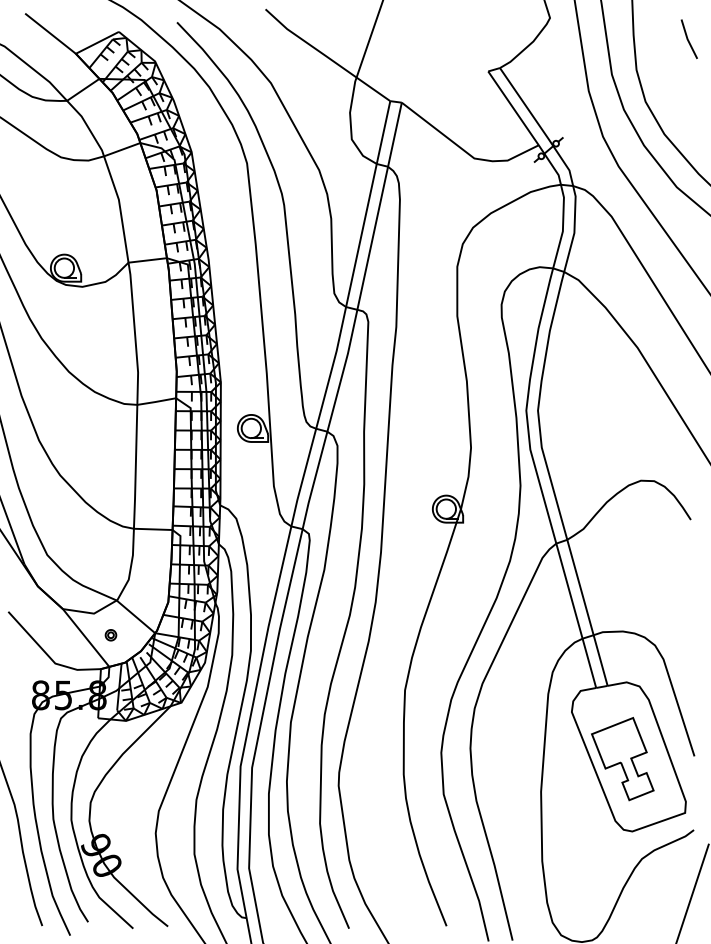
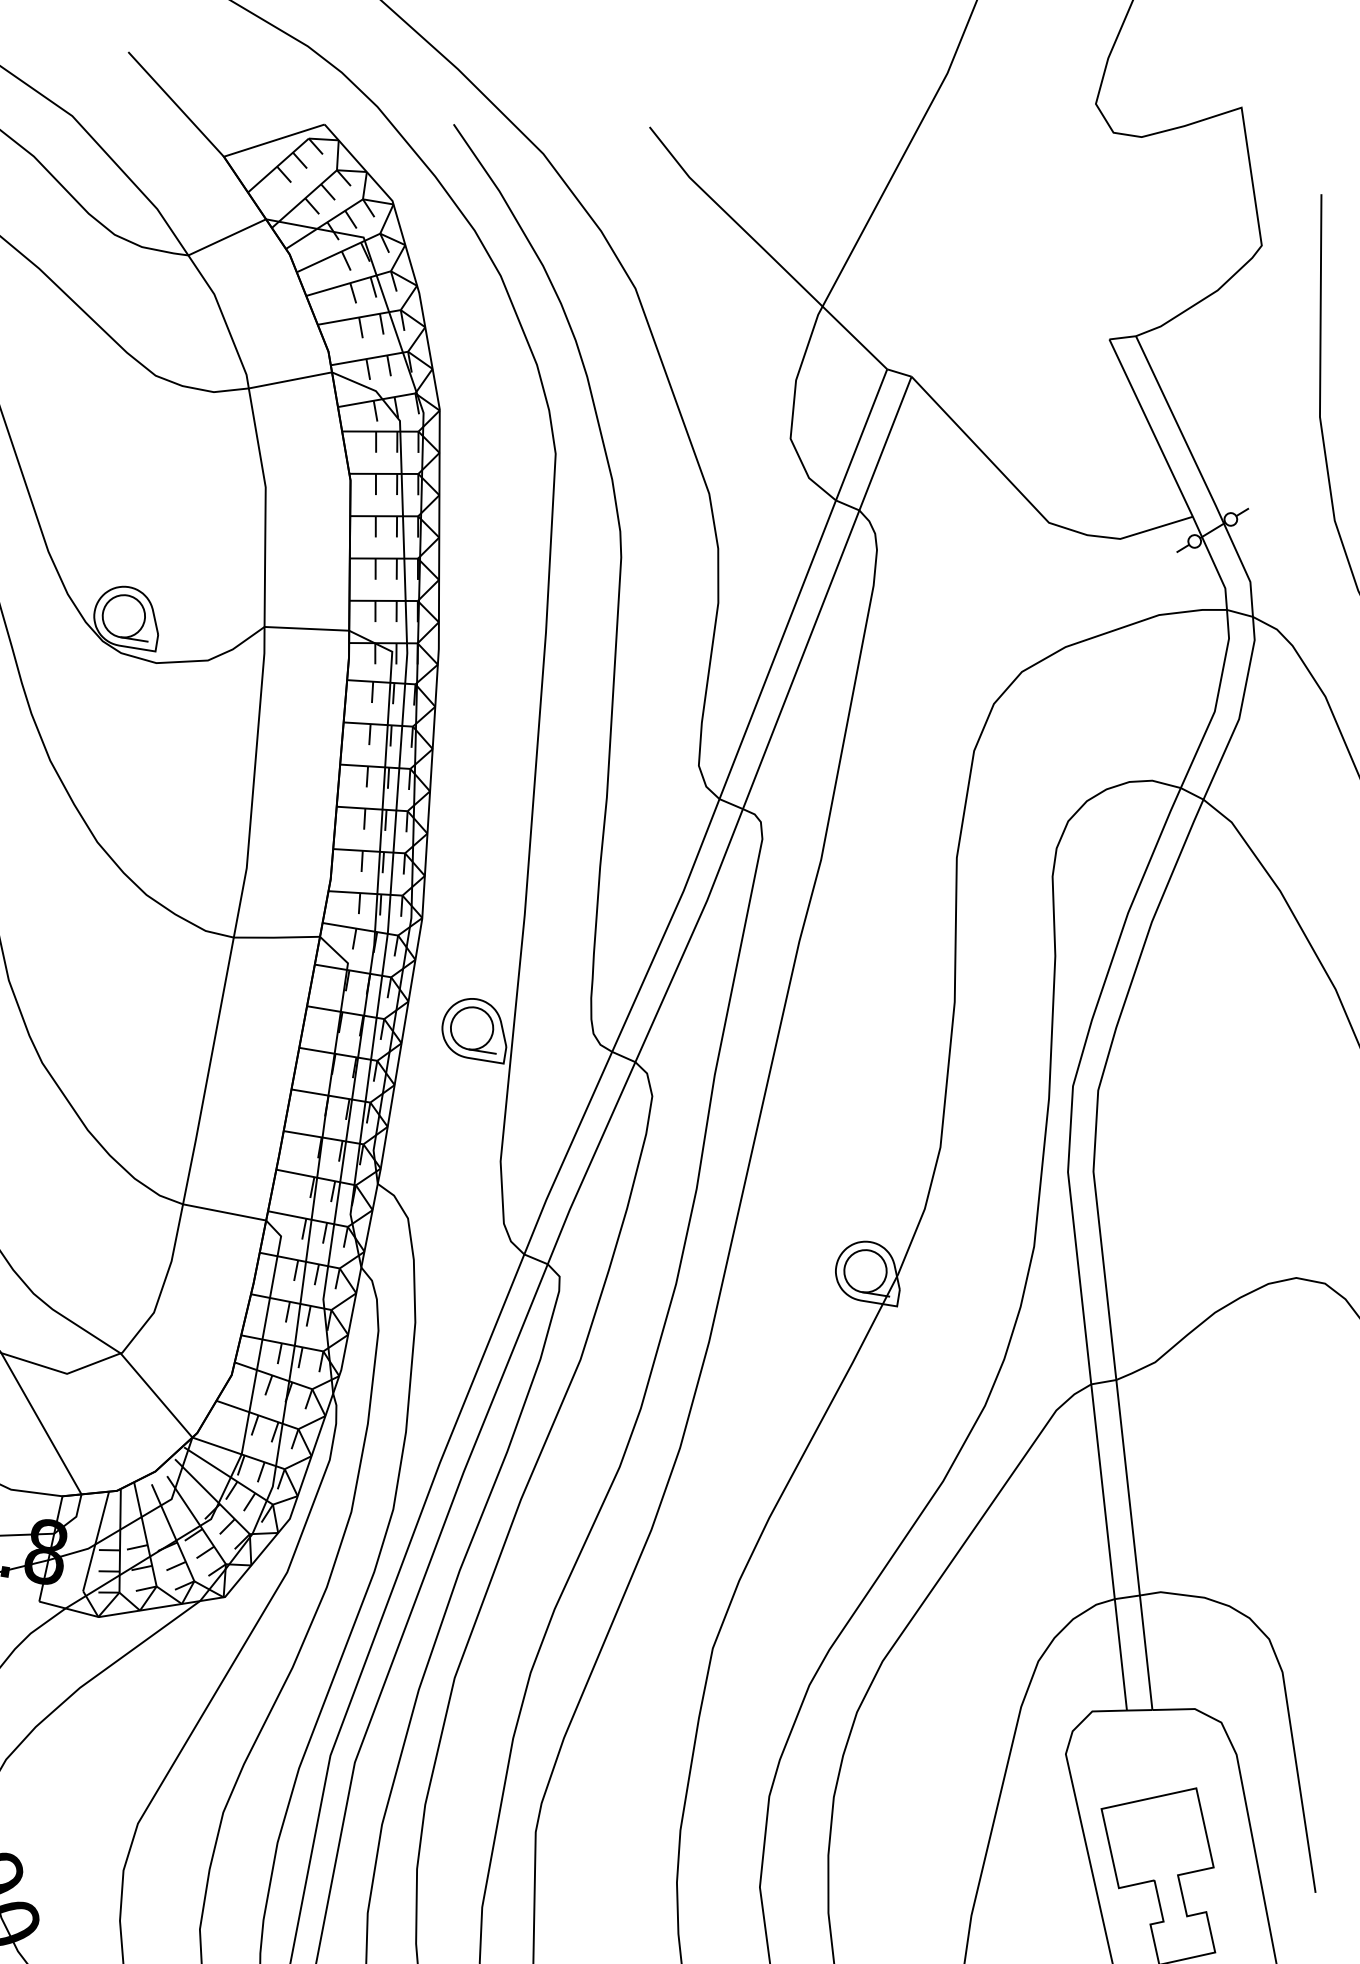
part: (110, 635) -> (94, 1426), removed

